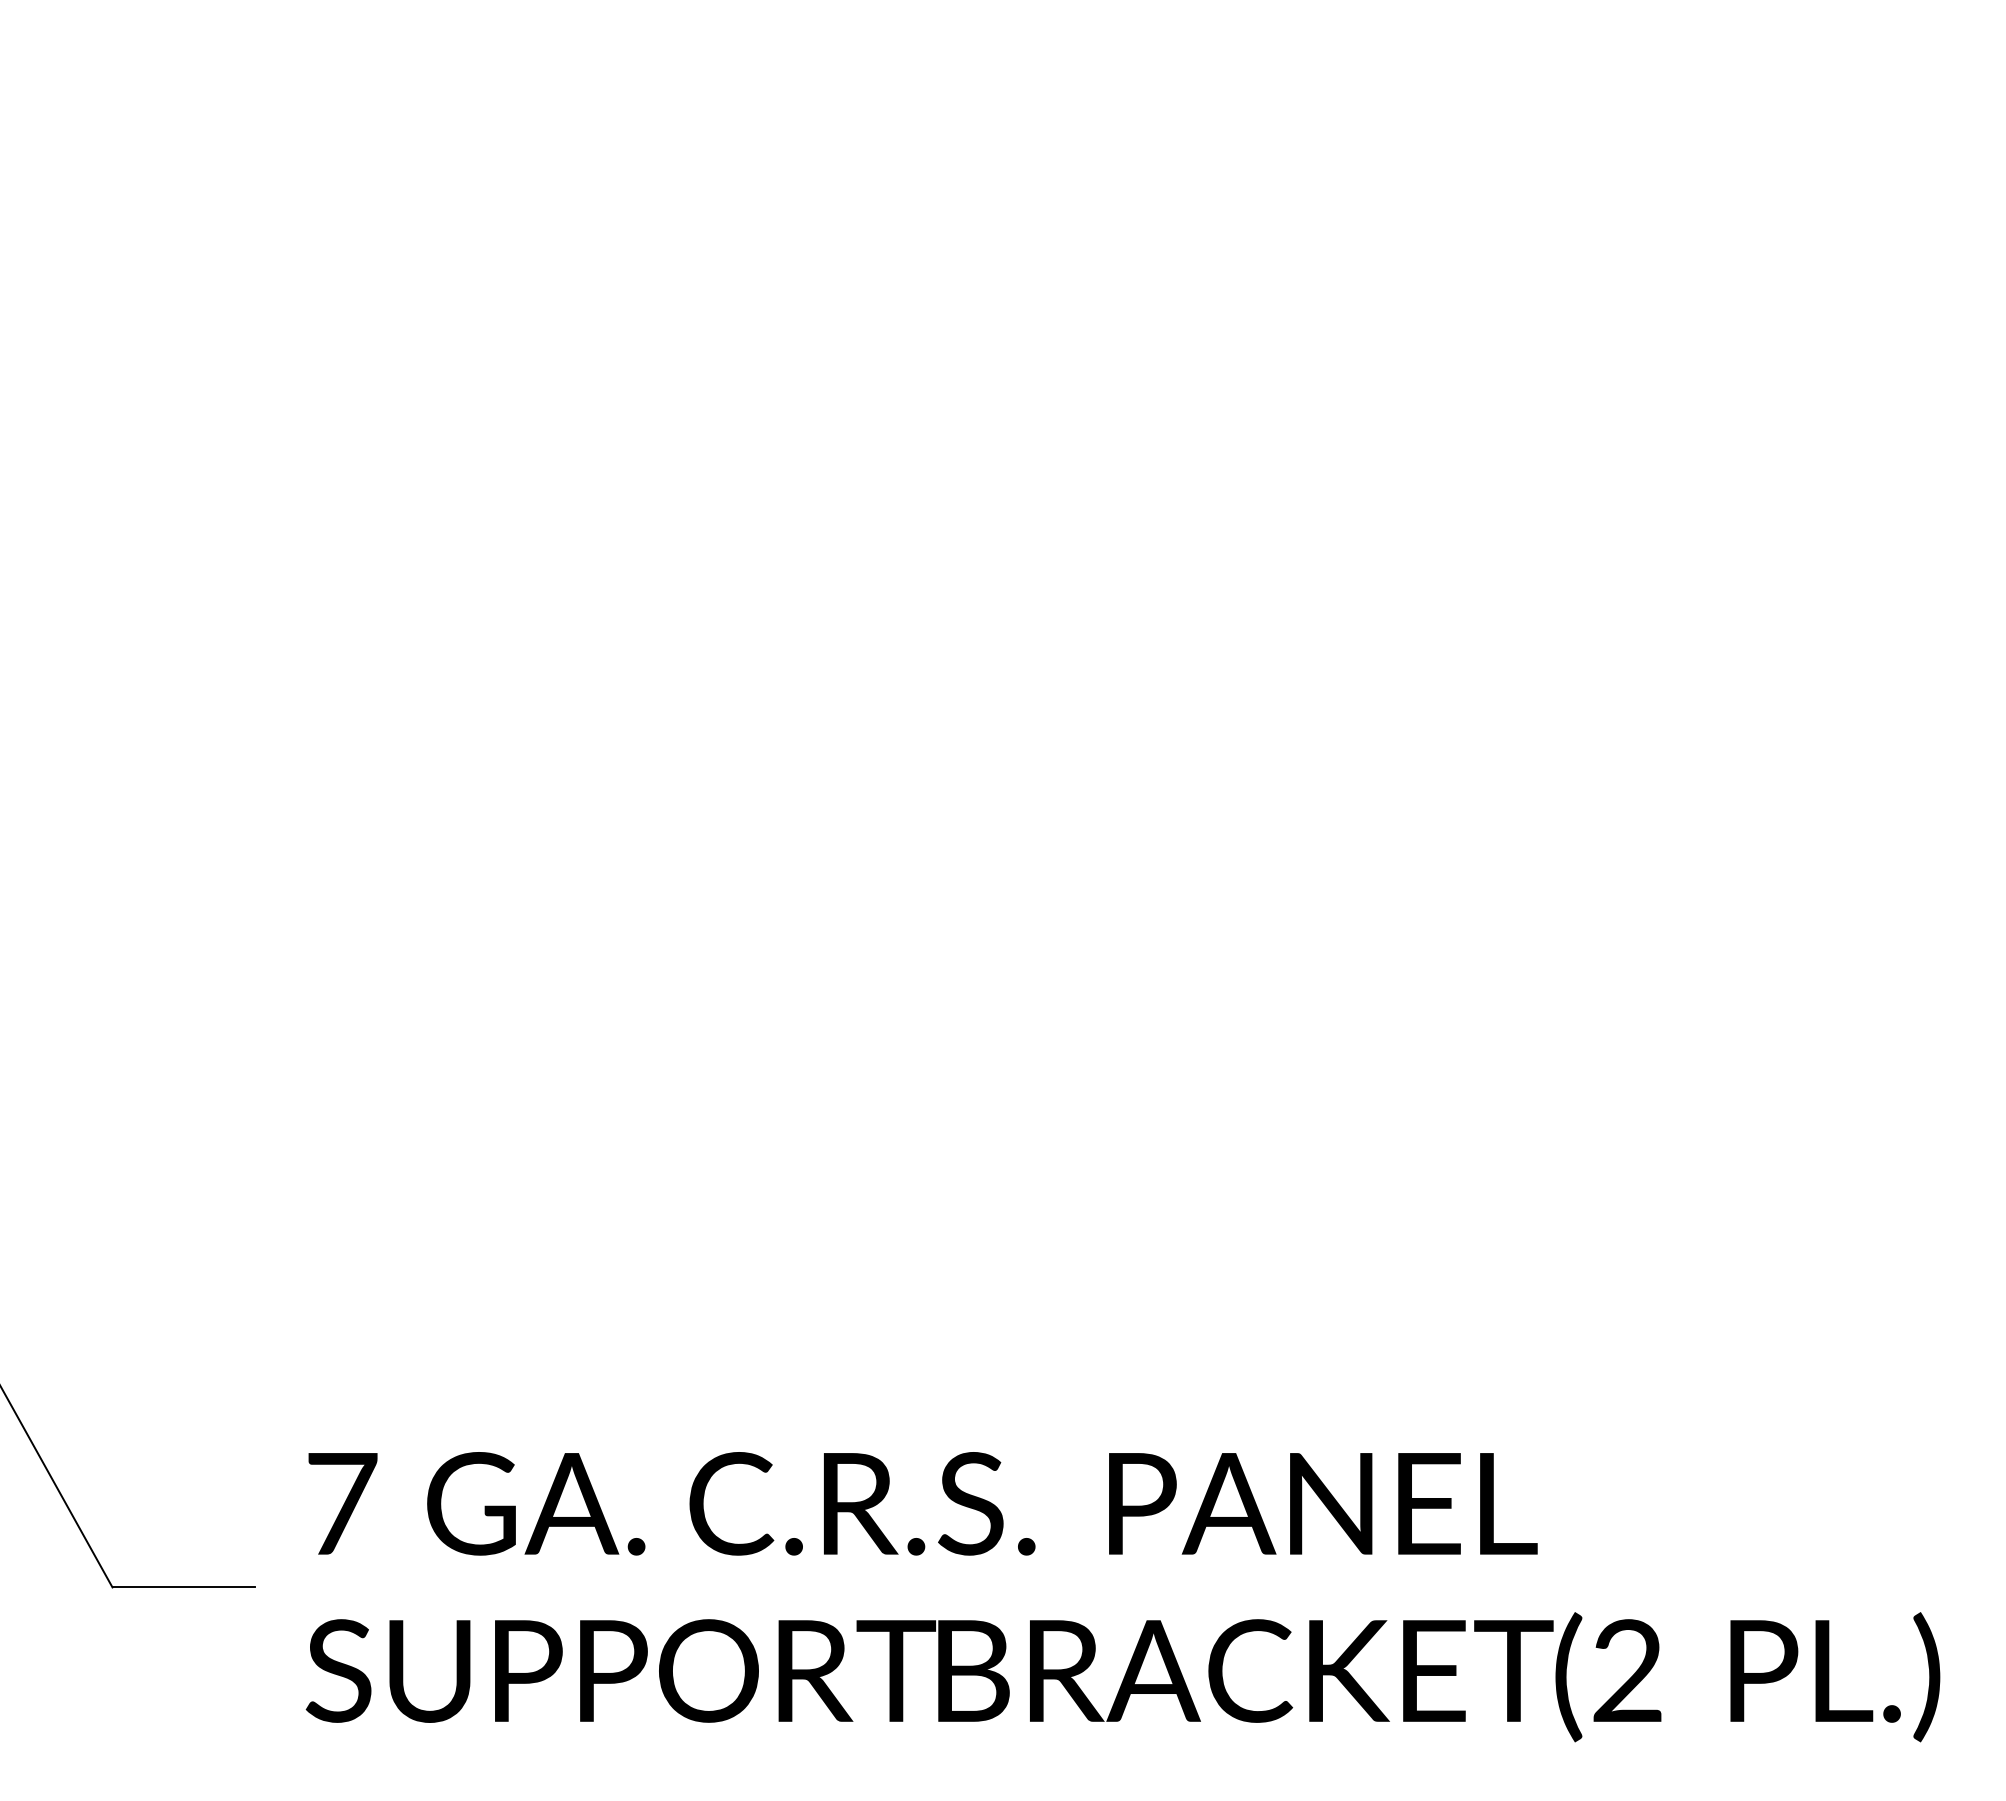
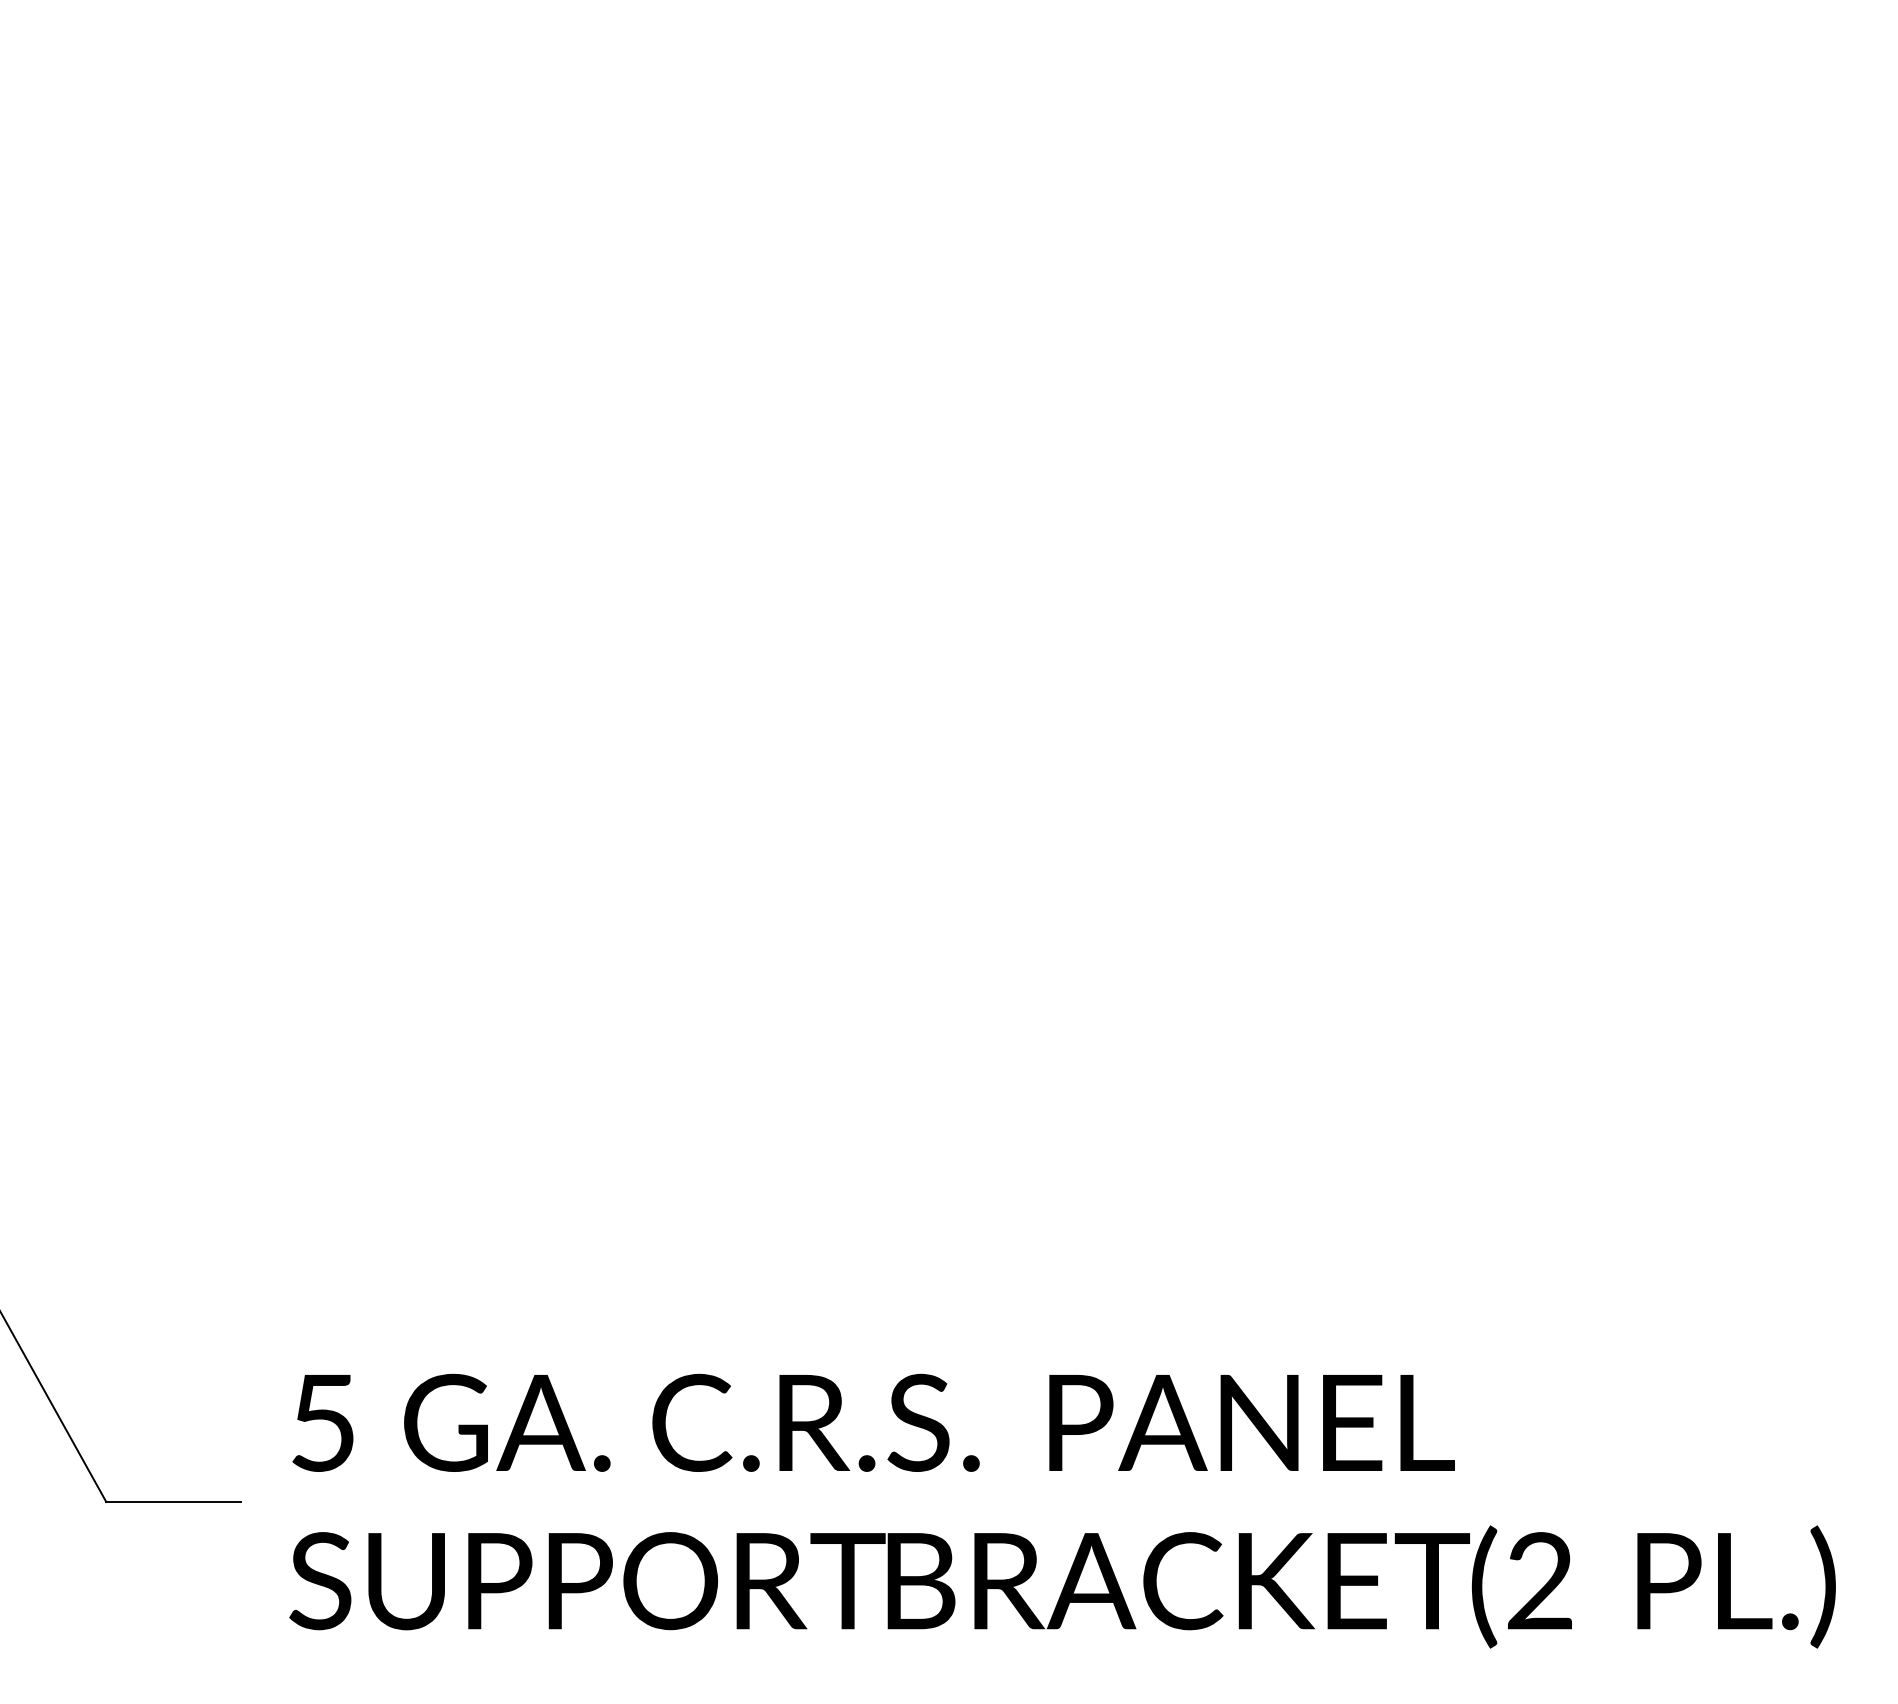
text: (342, 1504) -> (323, 1423), 7 -> 5

